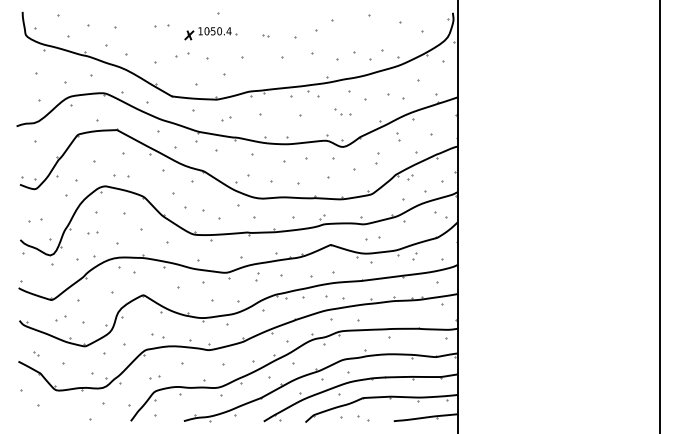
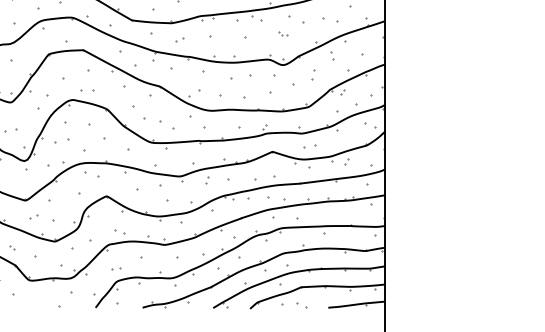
part: (342, 111) -> (282, 33), size x0.6
part: (92, 232) -> (61, 140), size x1.6

